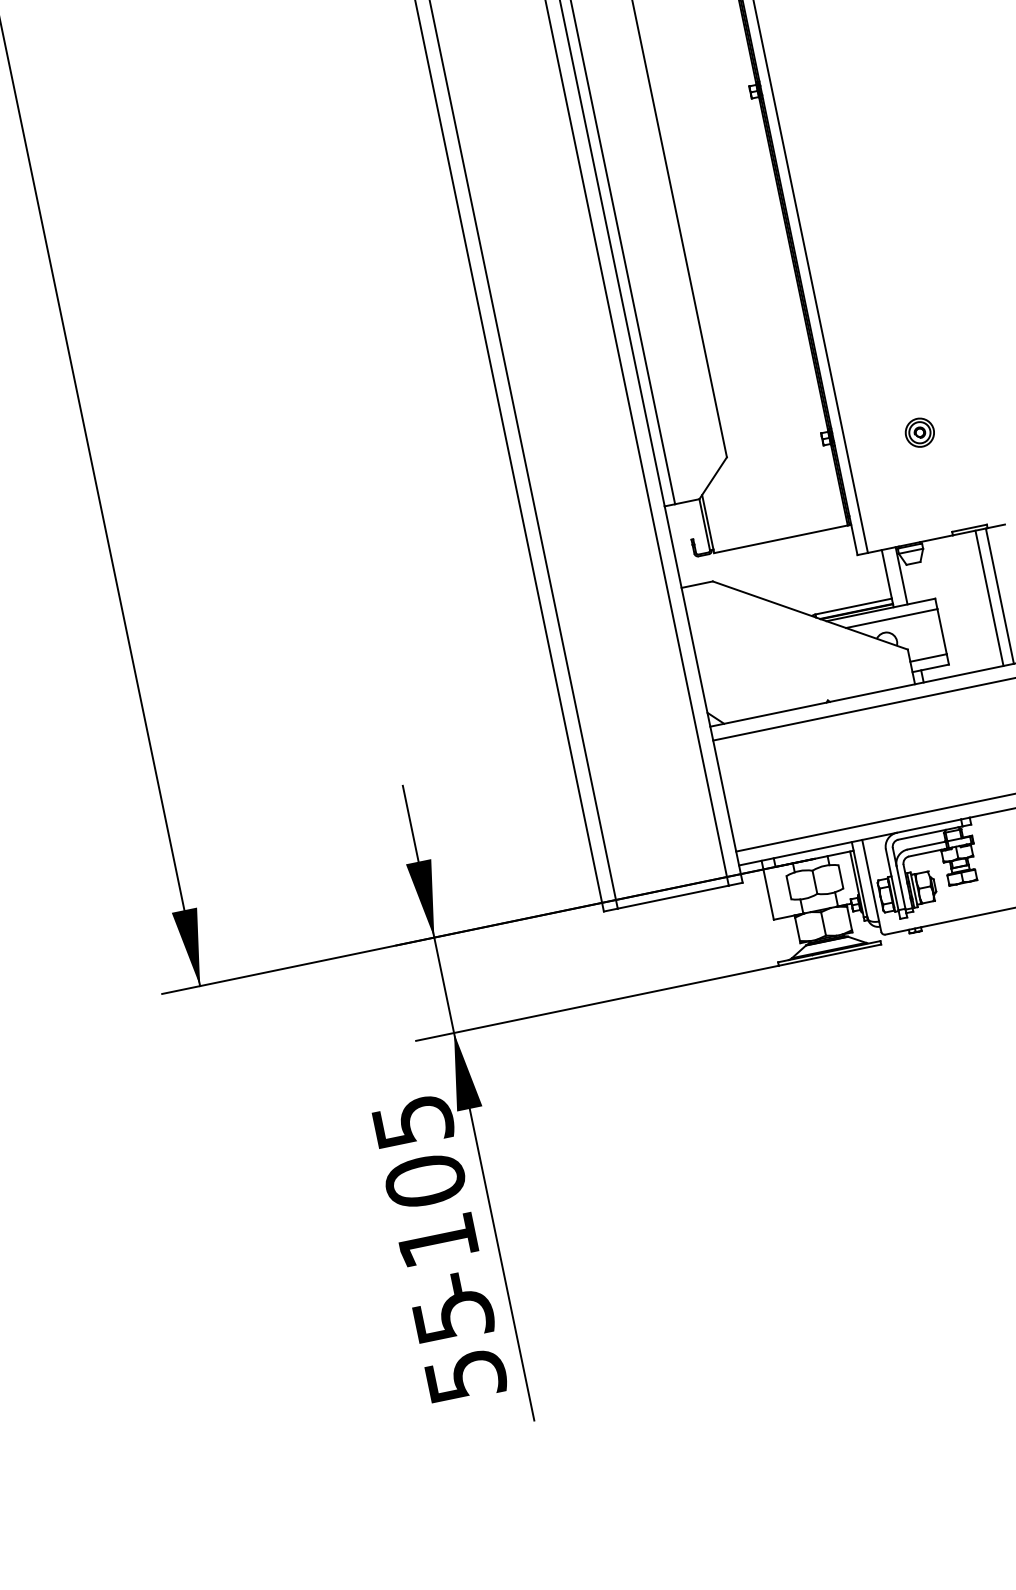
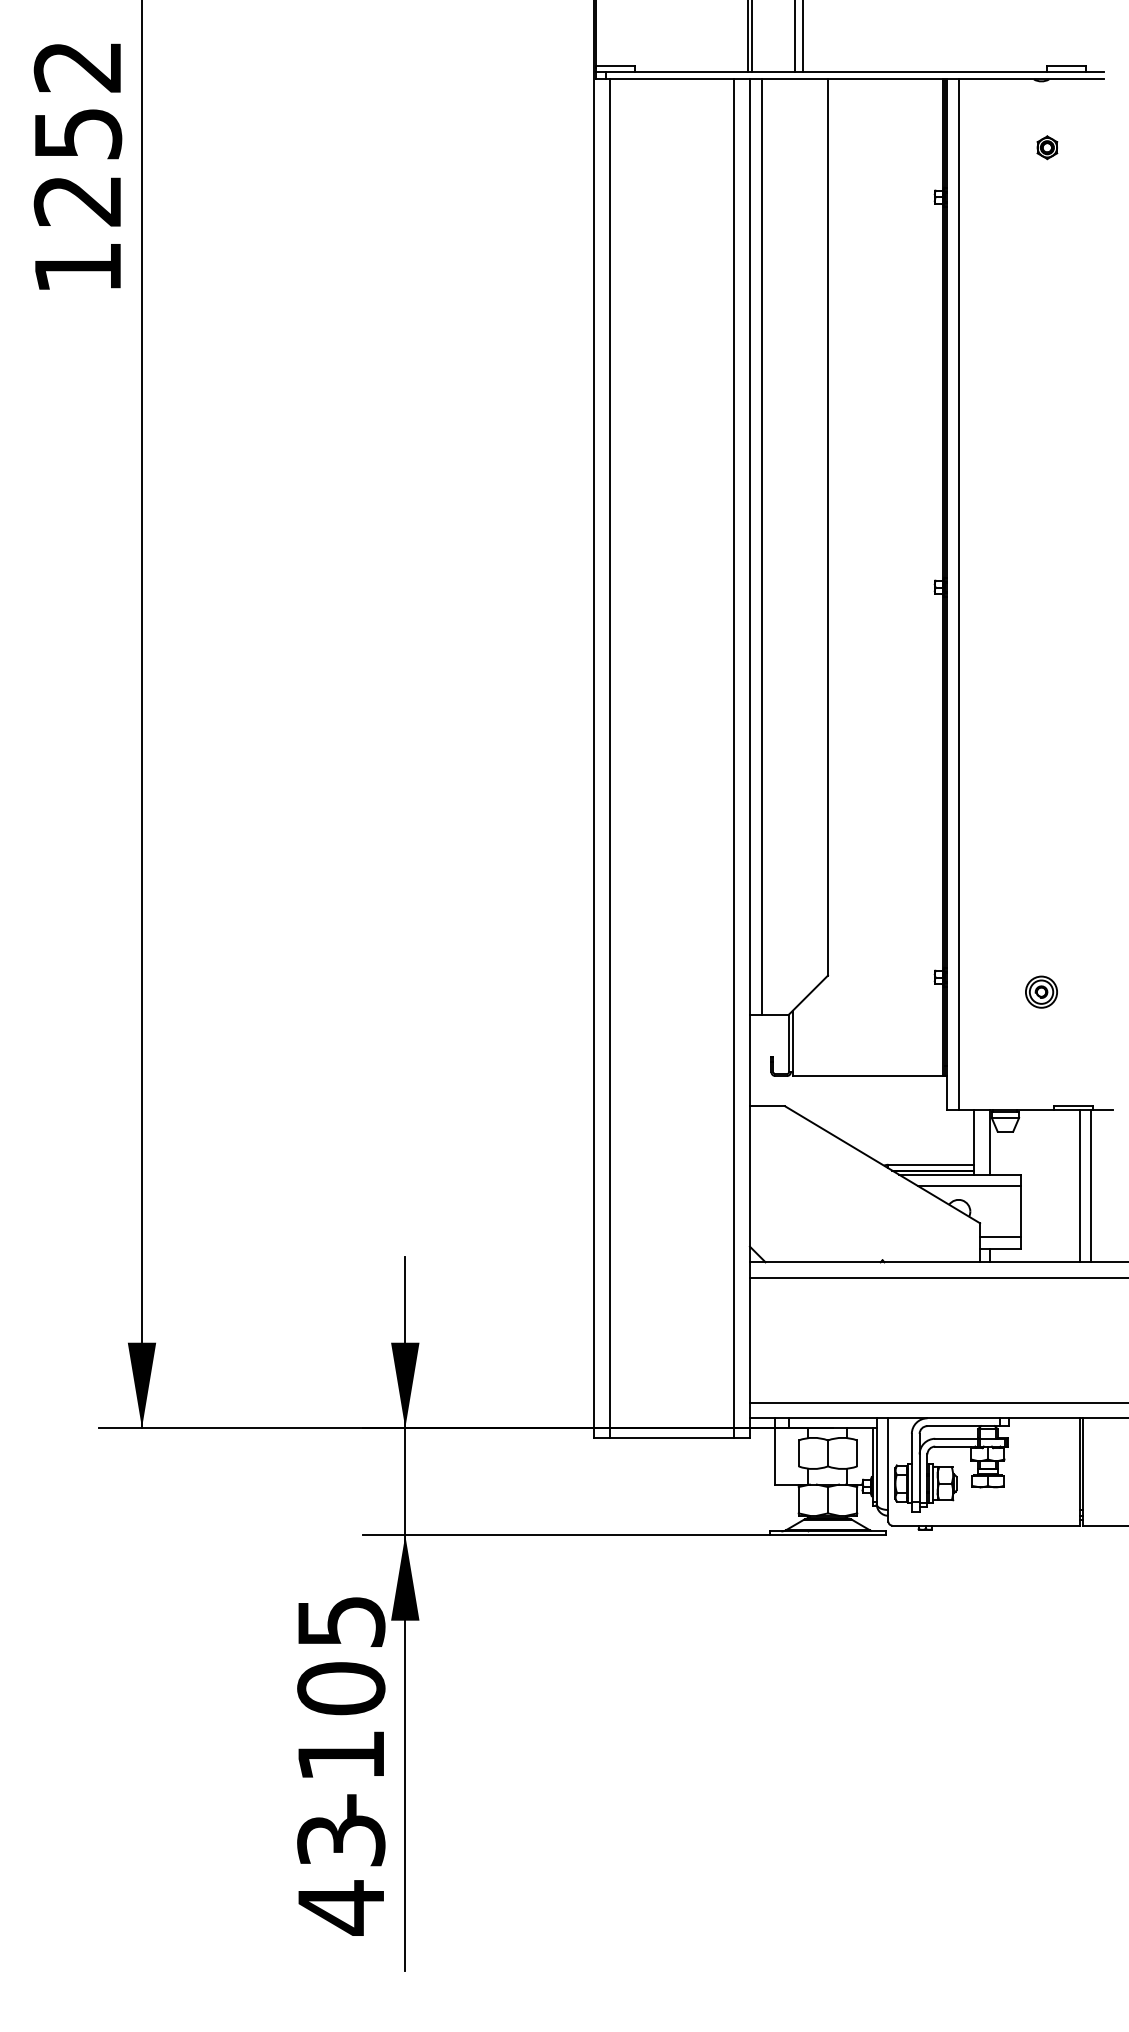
text: (459, 1347) -> (341, 1875), 55 -> 43

